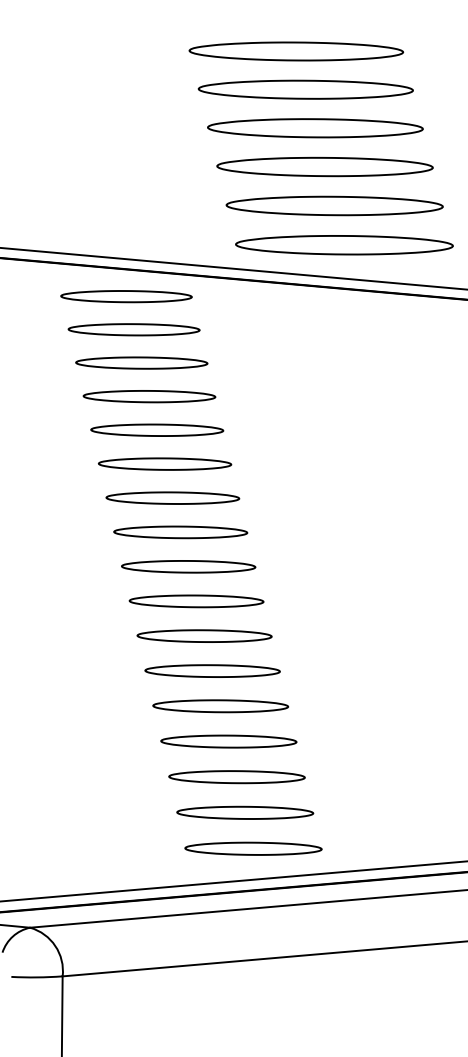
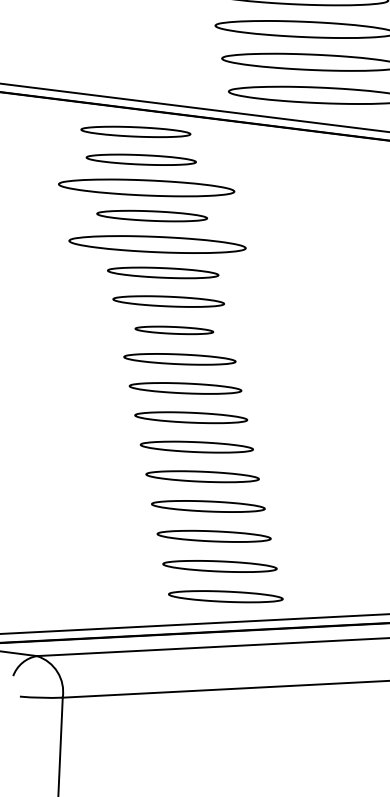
part: (141, 362) -> (146, 187), size x1.6
part: (157, 429) -> (157, 243), size x1.6
part: (180, 532) -> (174, 330), size x0.7

